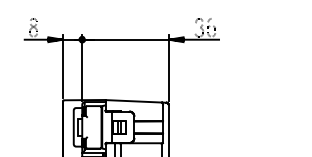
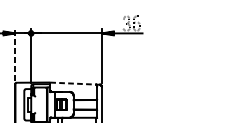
line: (62, 65) -> (15, 54), solid -> dashed
line: (134, 101) -> (73, 83), solid -> dashed

